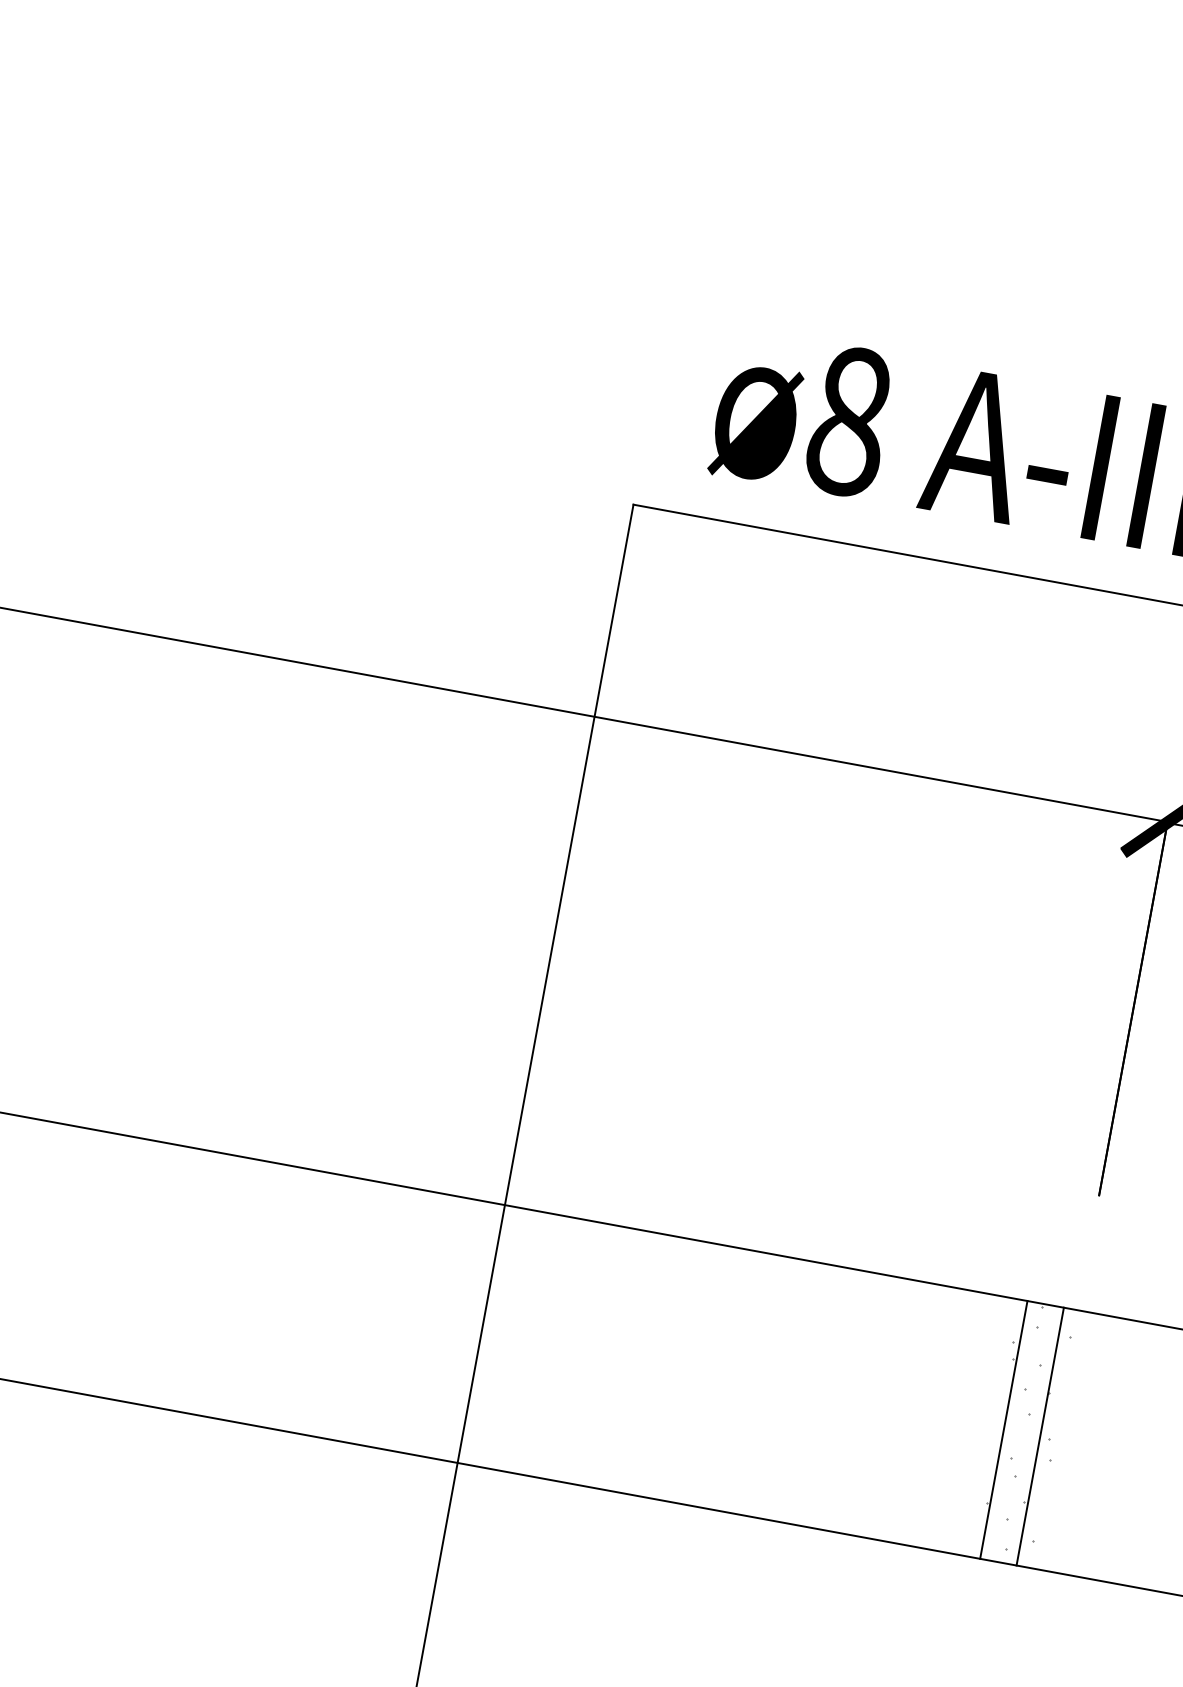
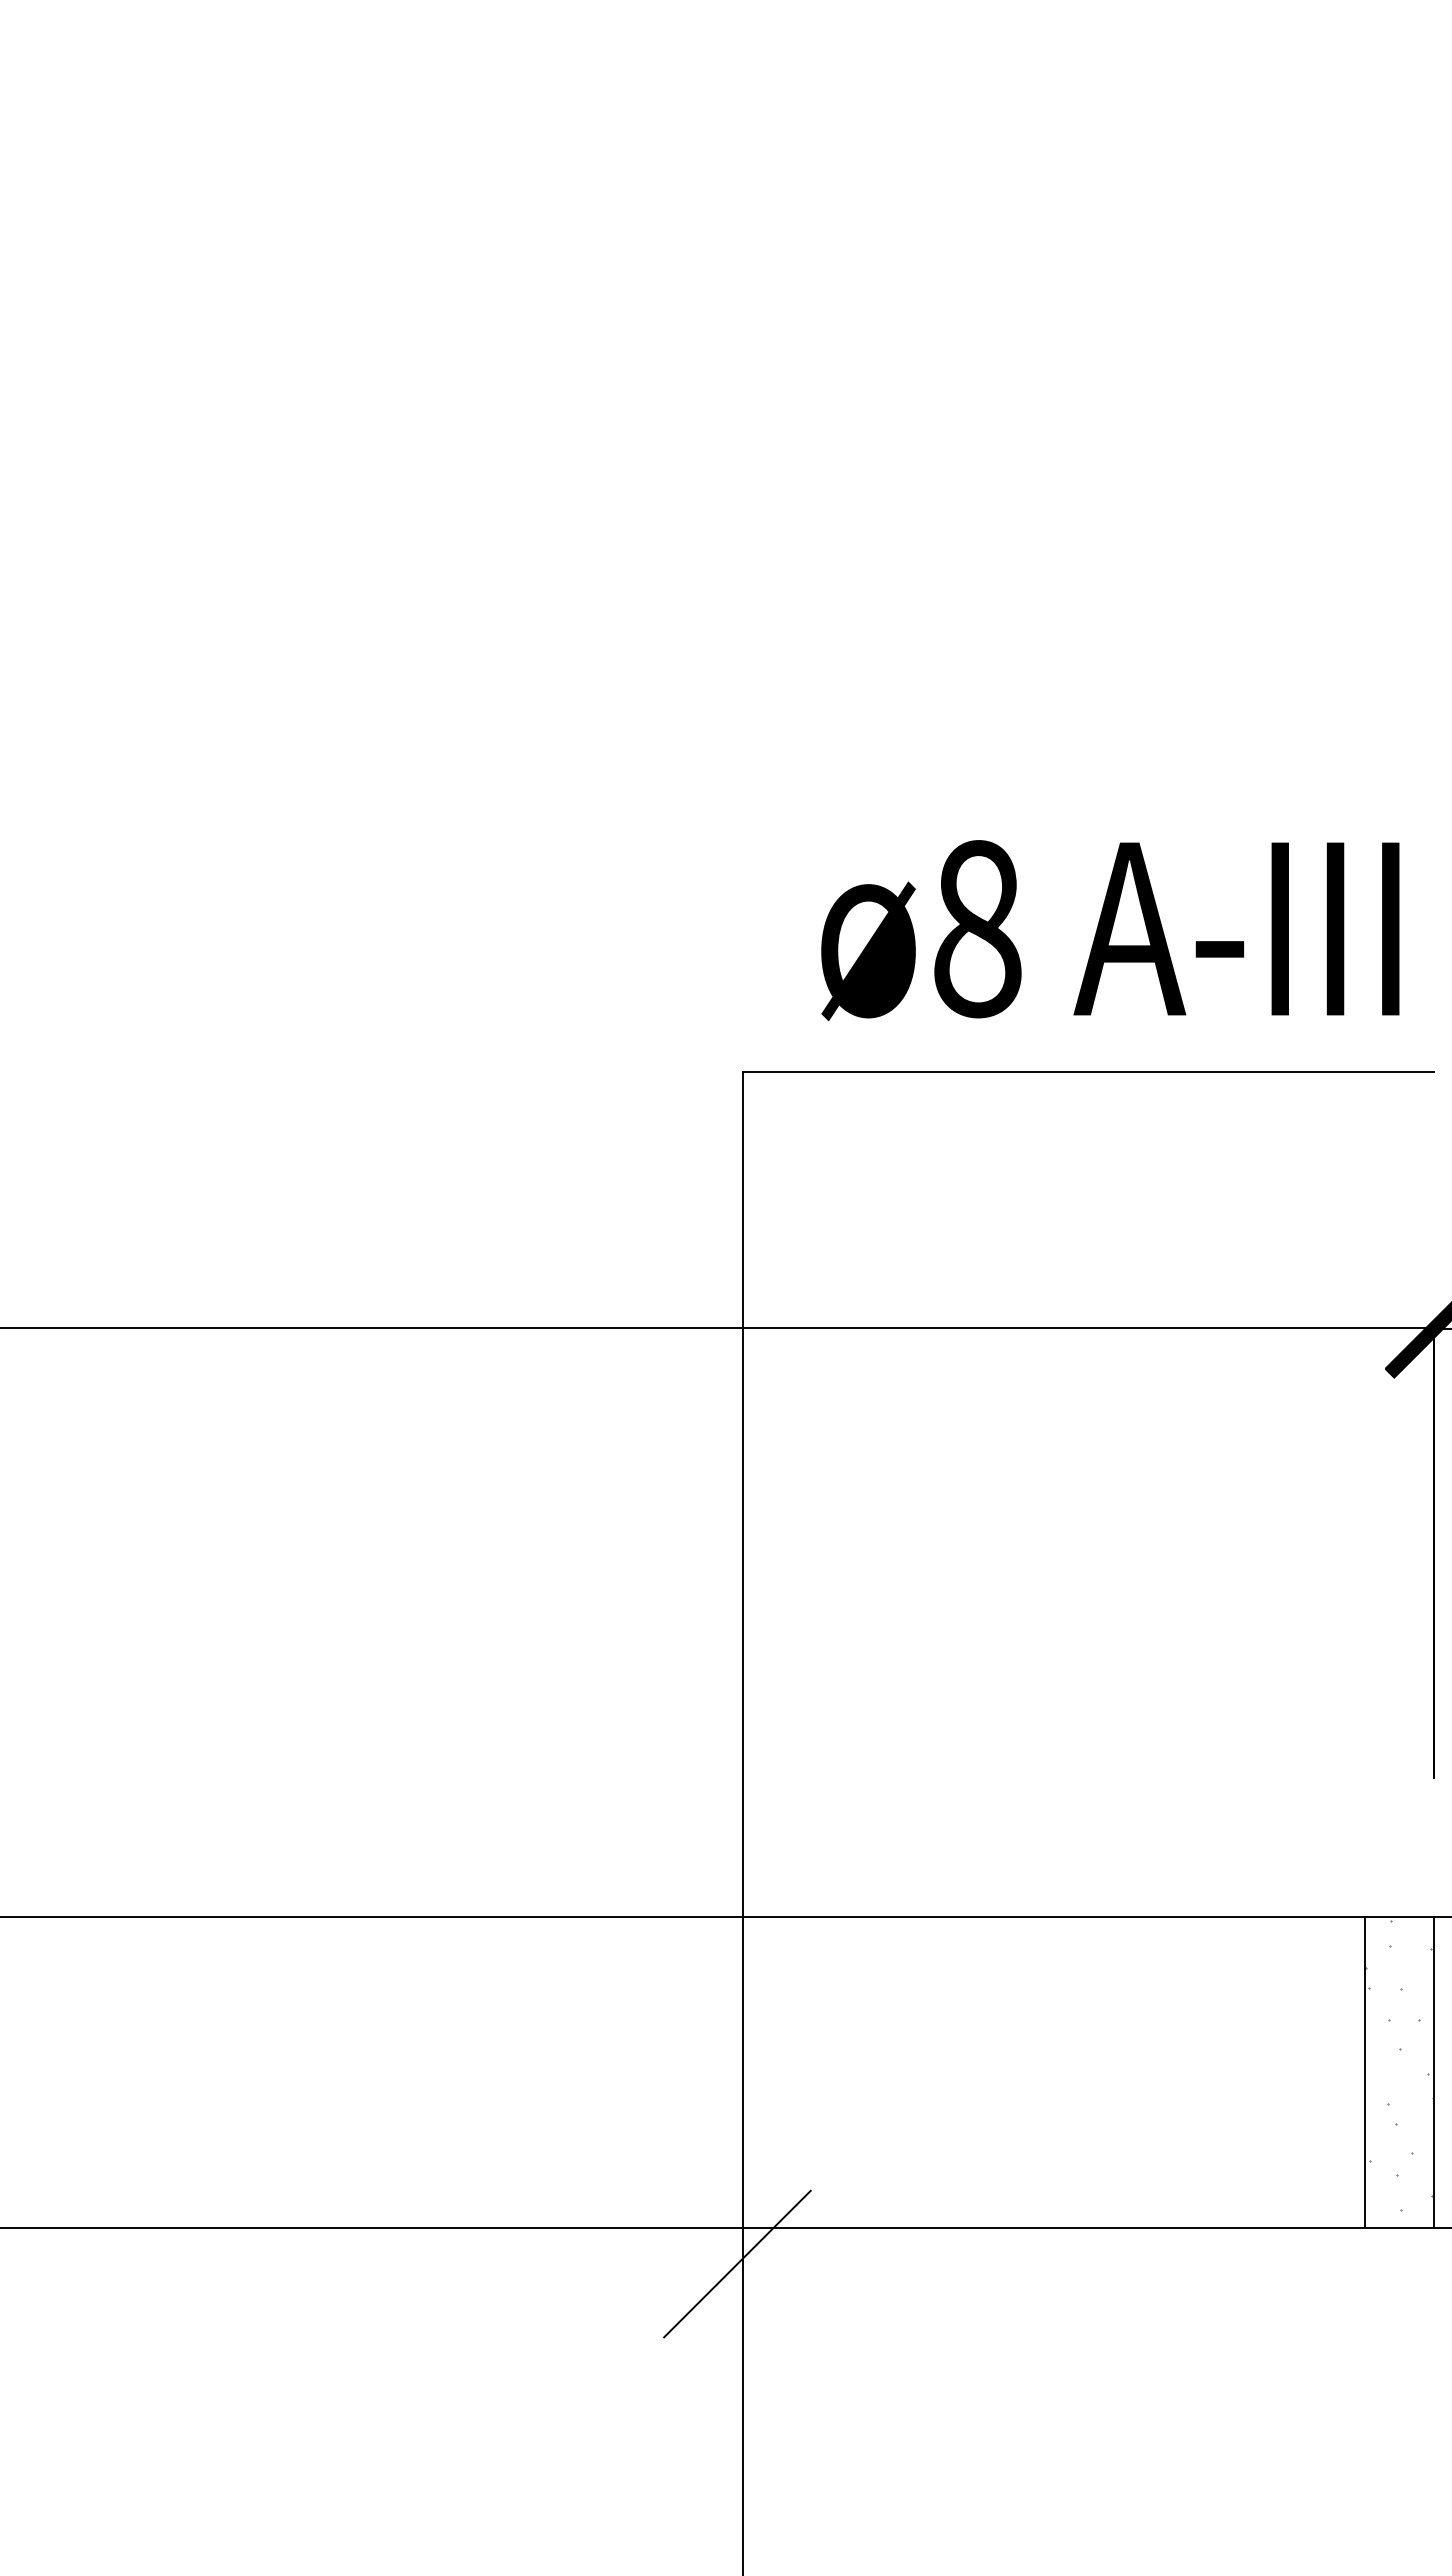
line: (1004, 1429) -> (1434, 2071), moved
line: (1040, 1435) -> (1365, 2071), moved
line: (447, 1491) -> (737, 2263), added

